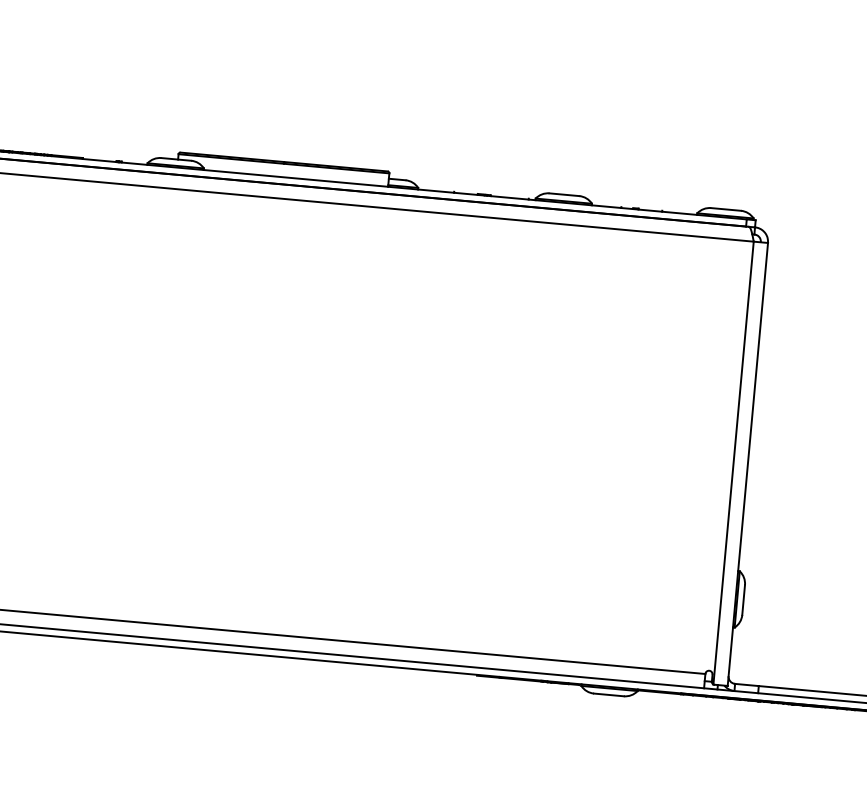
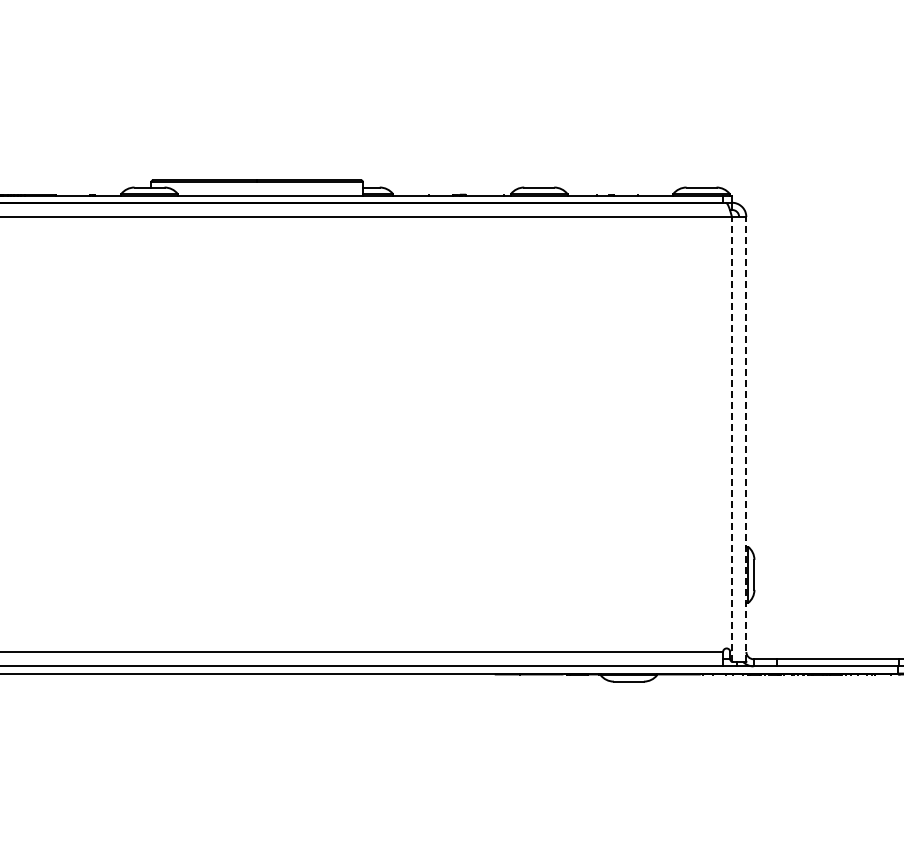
line: (734, 462) -> (732, 438), solid -> dashed
line: (748, 463) -> (746, 438), solid -> dashed

